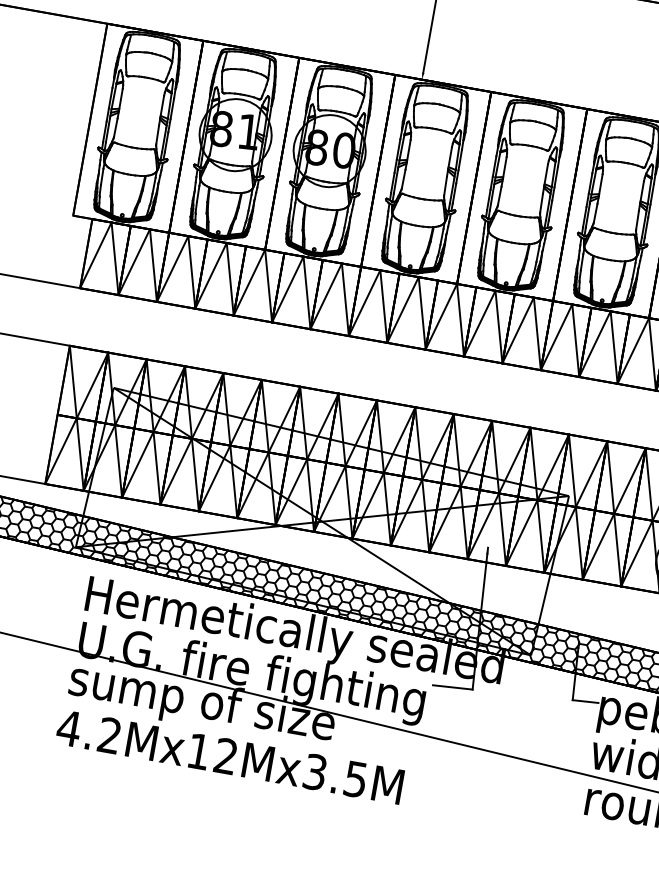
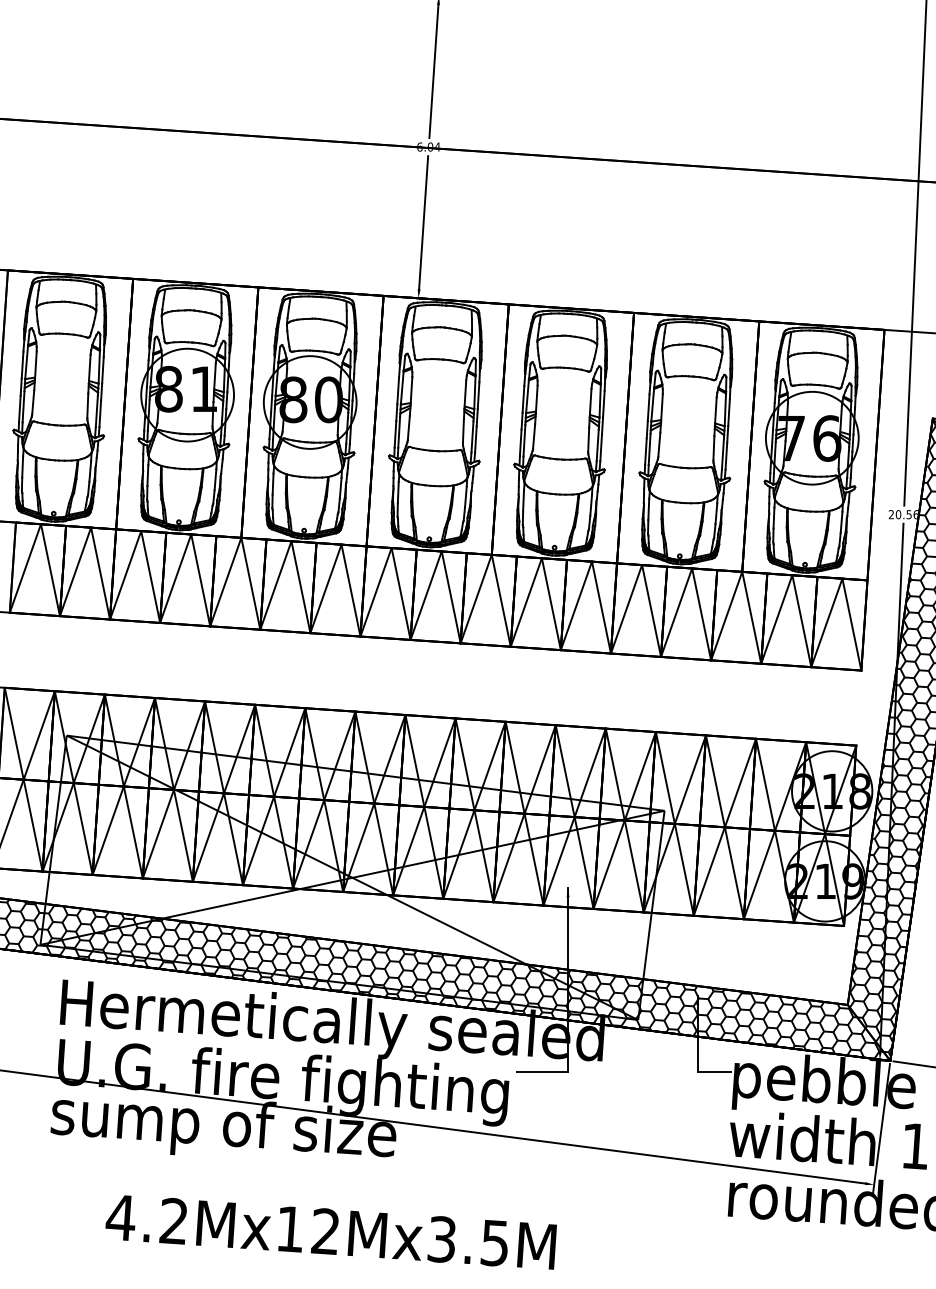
text: (229, 757) -> (330, 1232), moved

